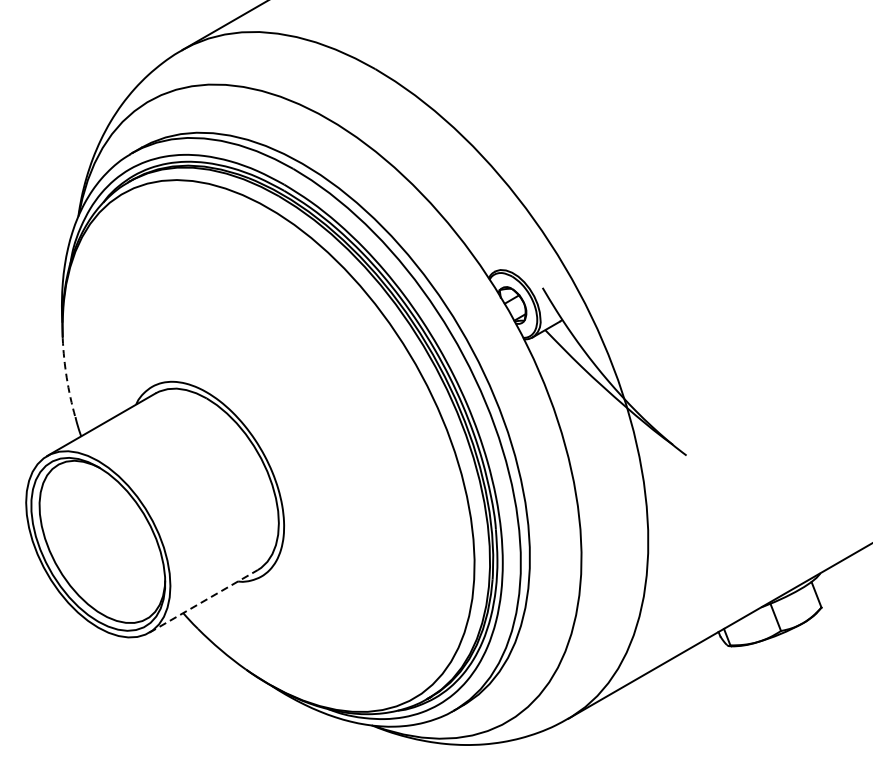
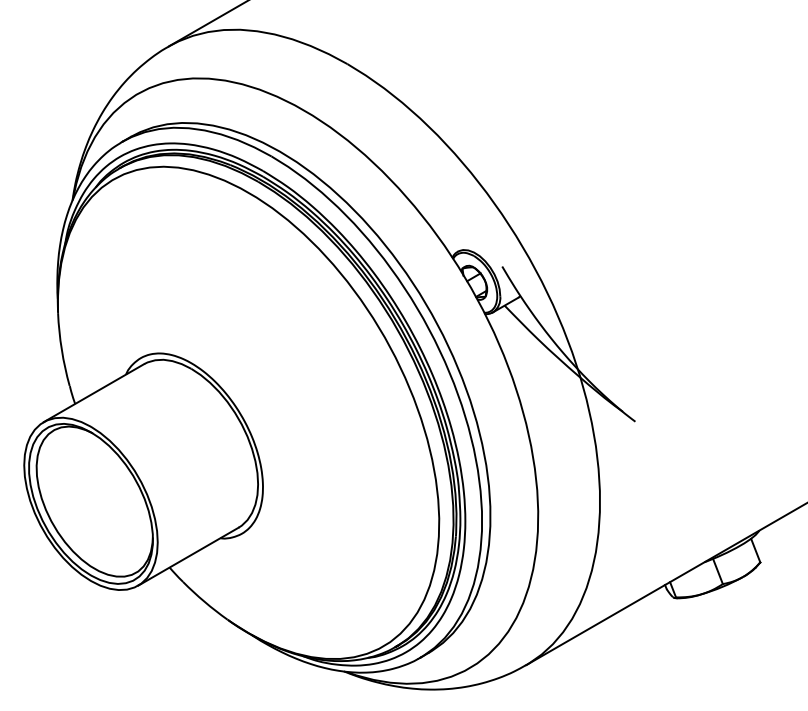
arc: (66, 377) -> (61, 349), dashed -> solid
line: (203, 601) -> (188, 556), dashed -> solid

